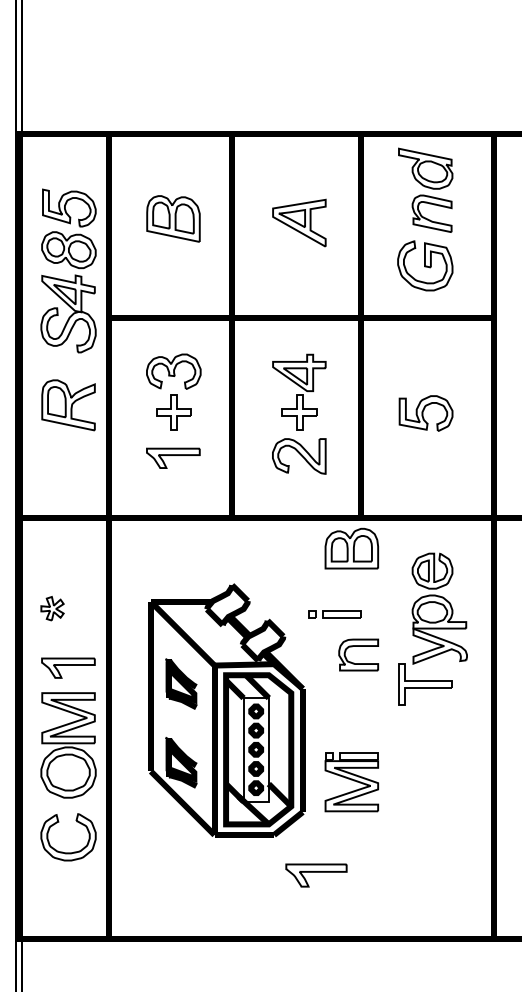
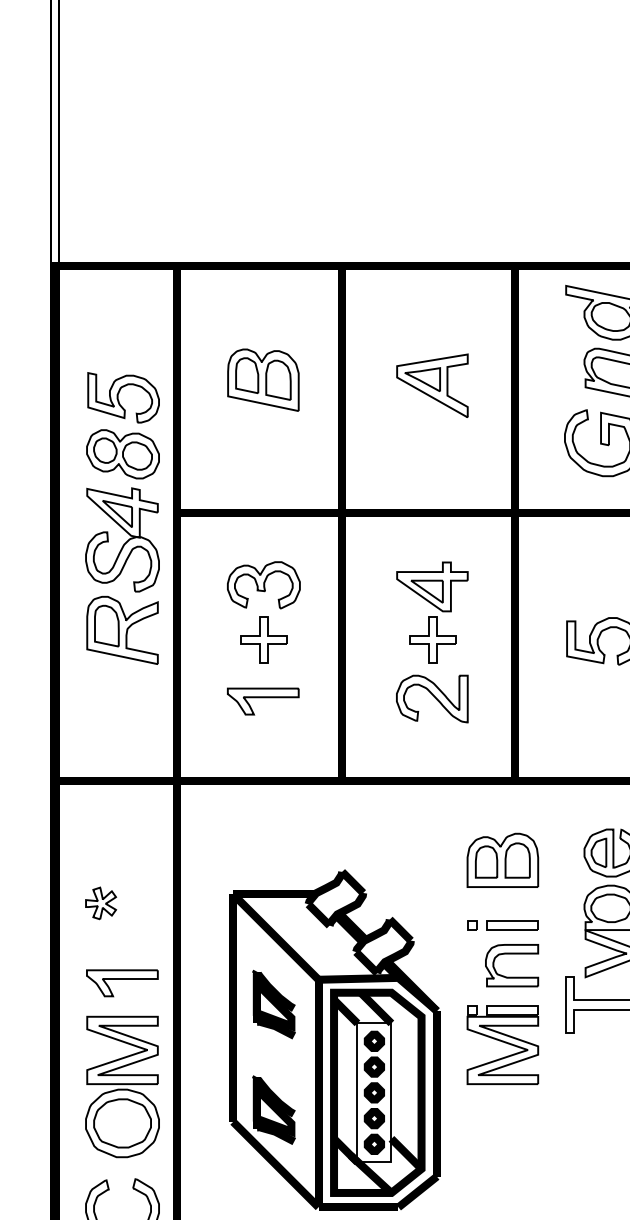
part: (68, 270) -> (122, 481), moved
part: (351, 548) -> (502, 860), moved
part: (334, 614) -> (502, 925), moved
part: (351, 782) -> (502, 1045), moved

